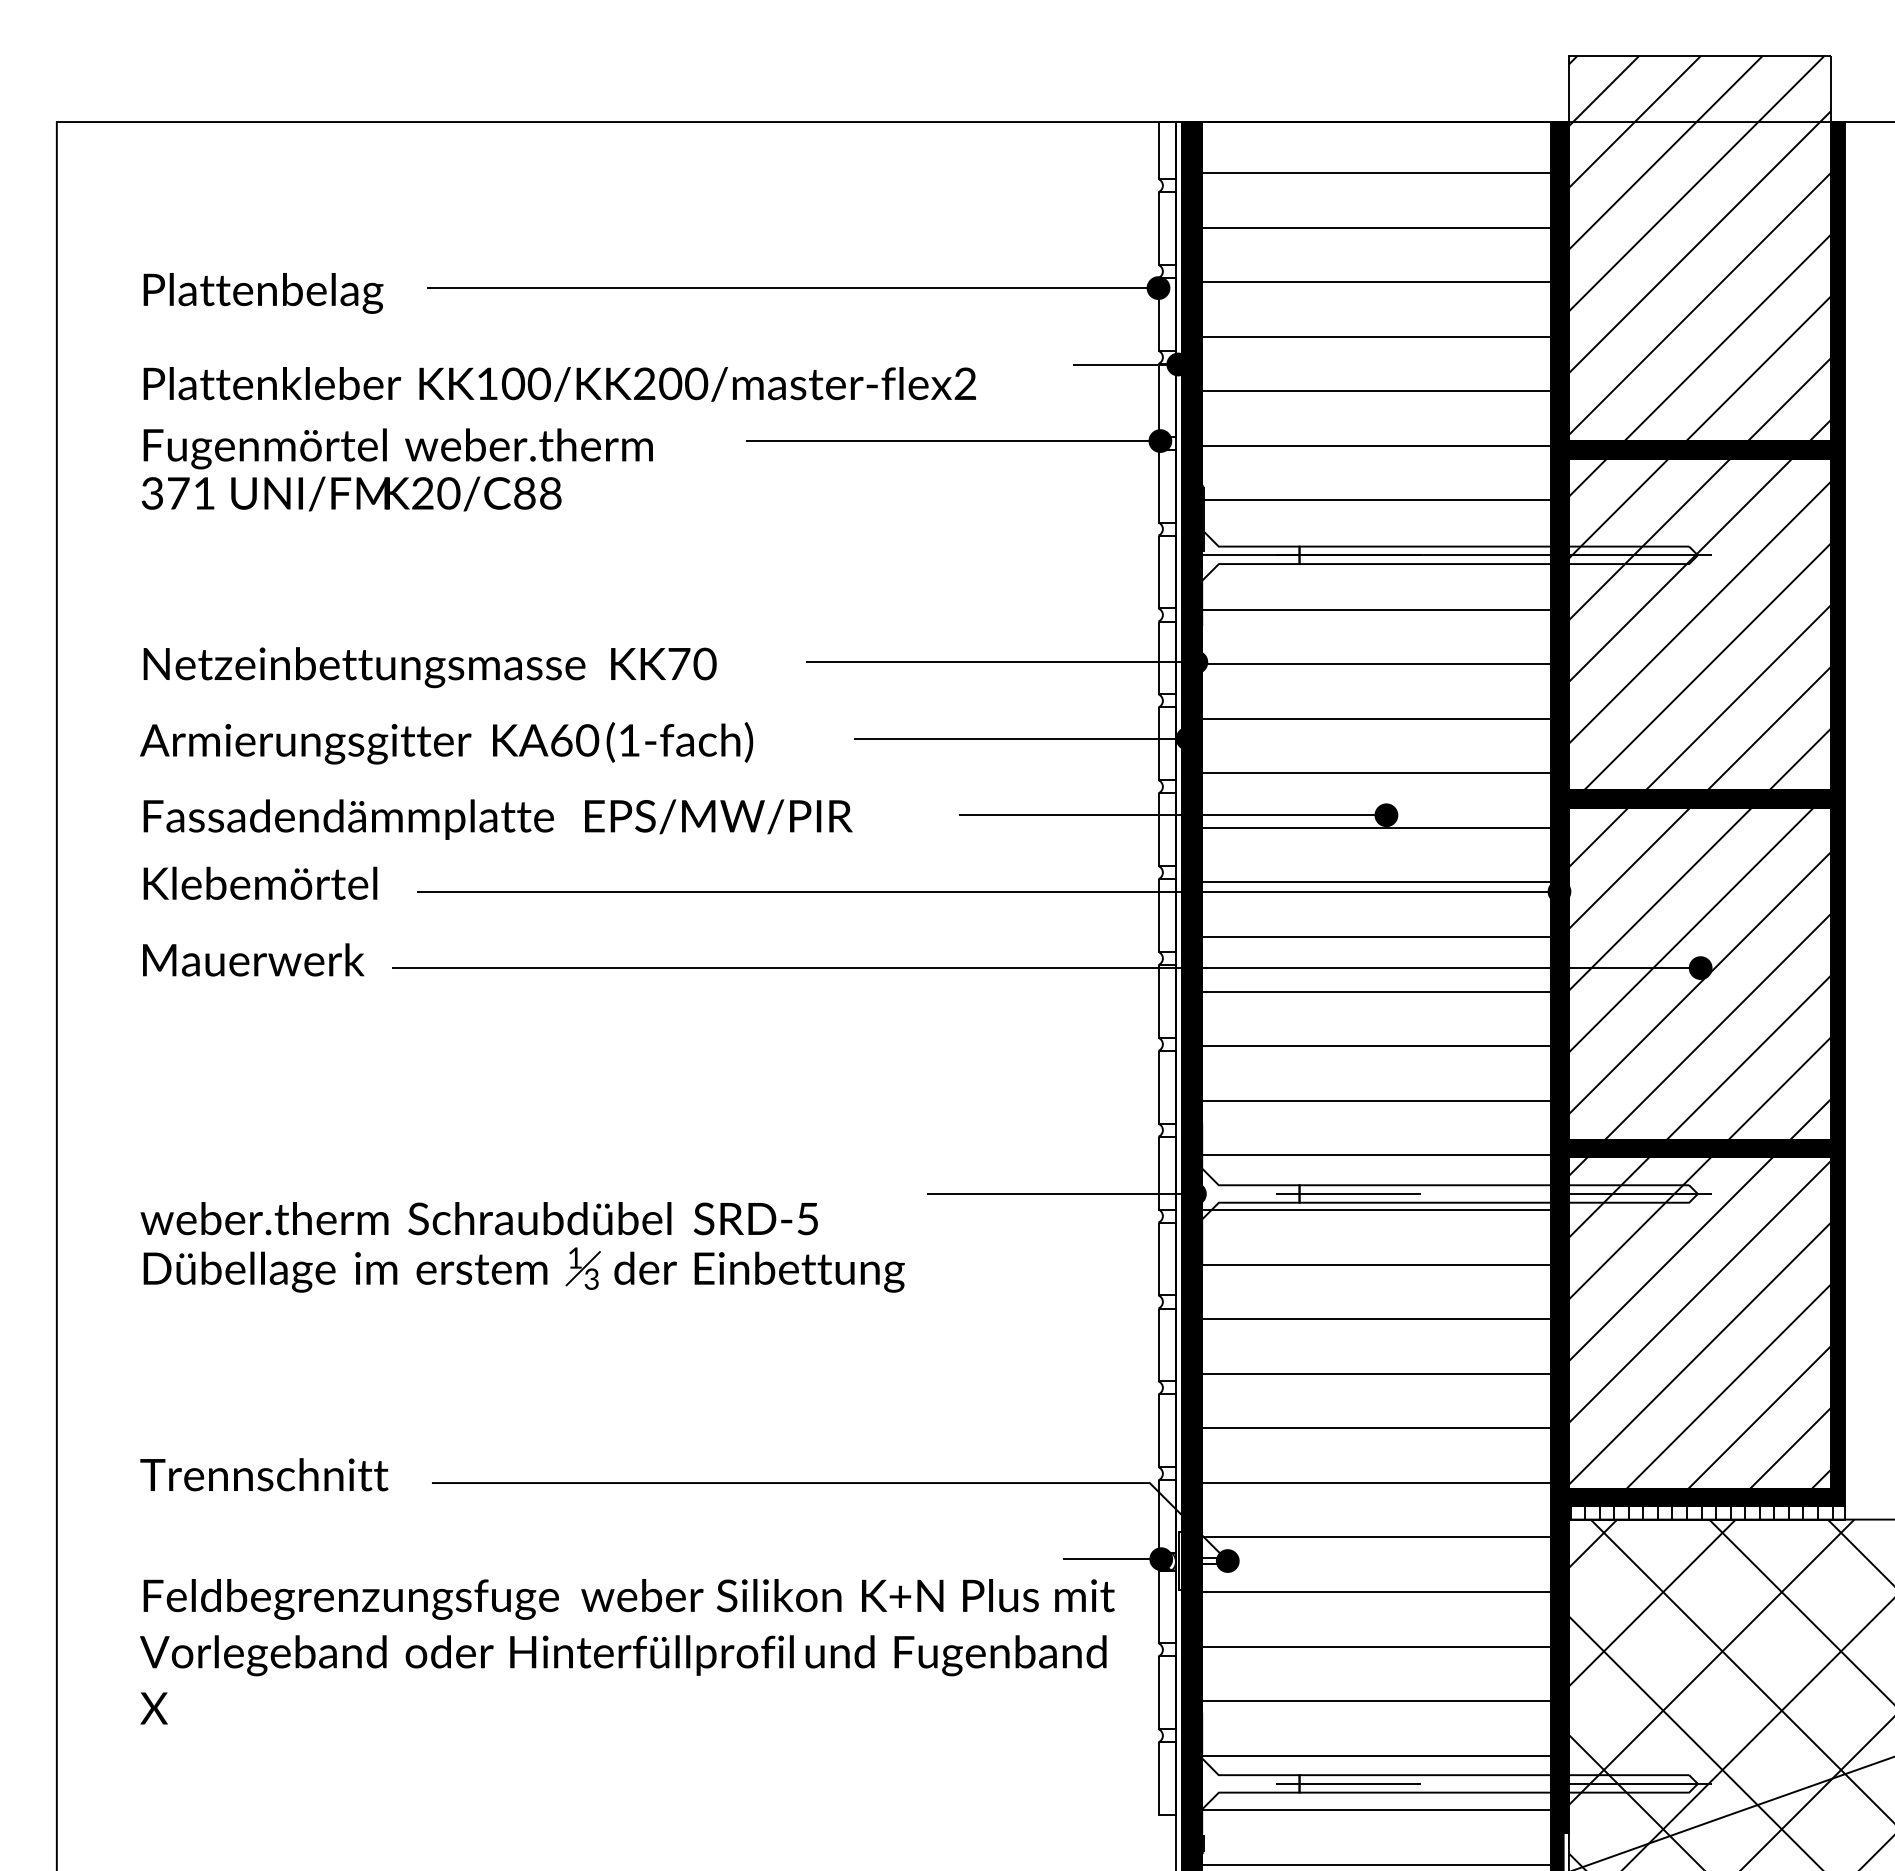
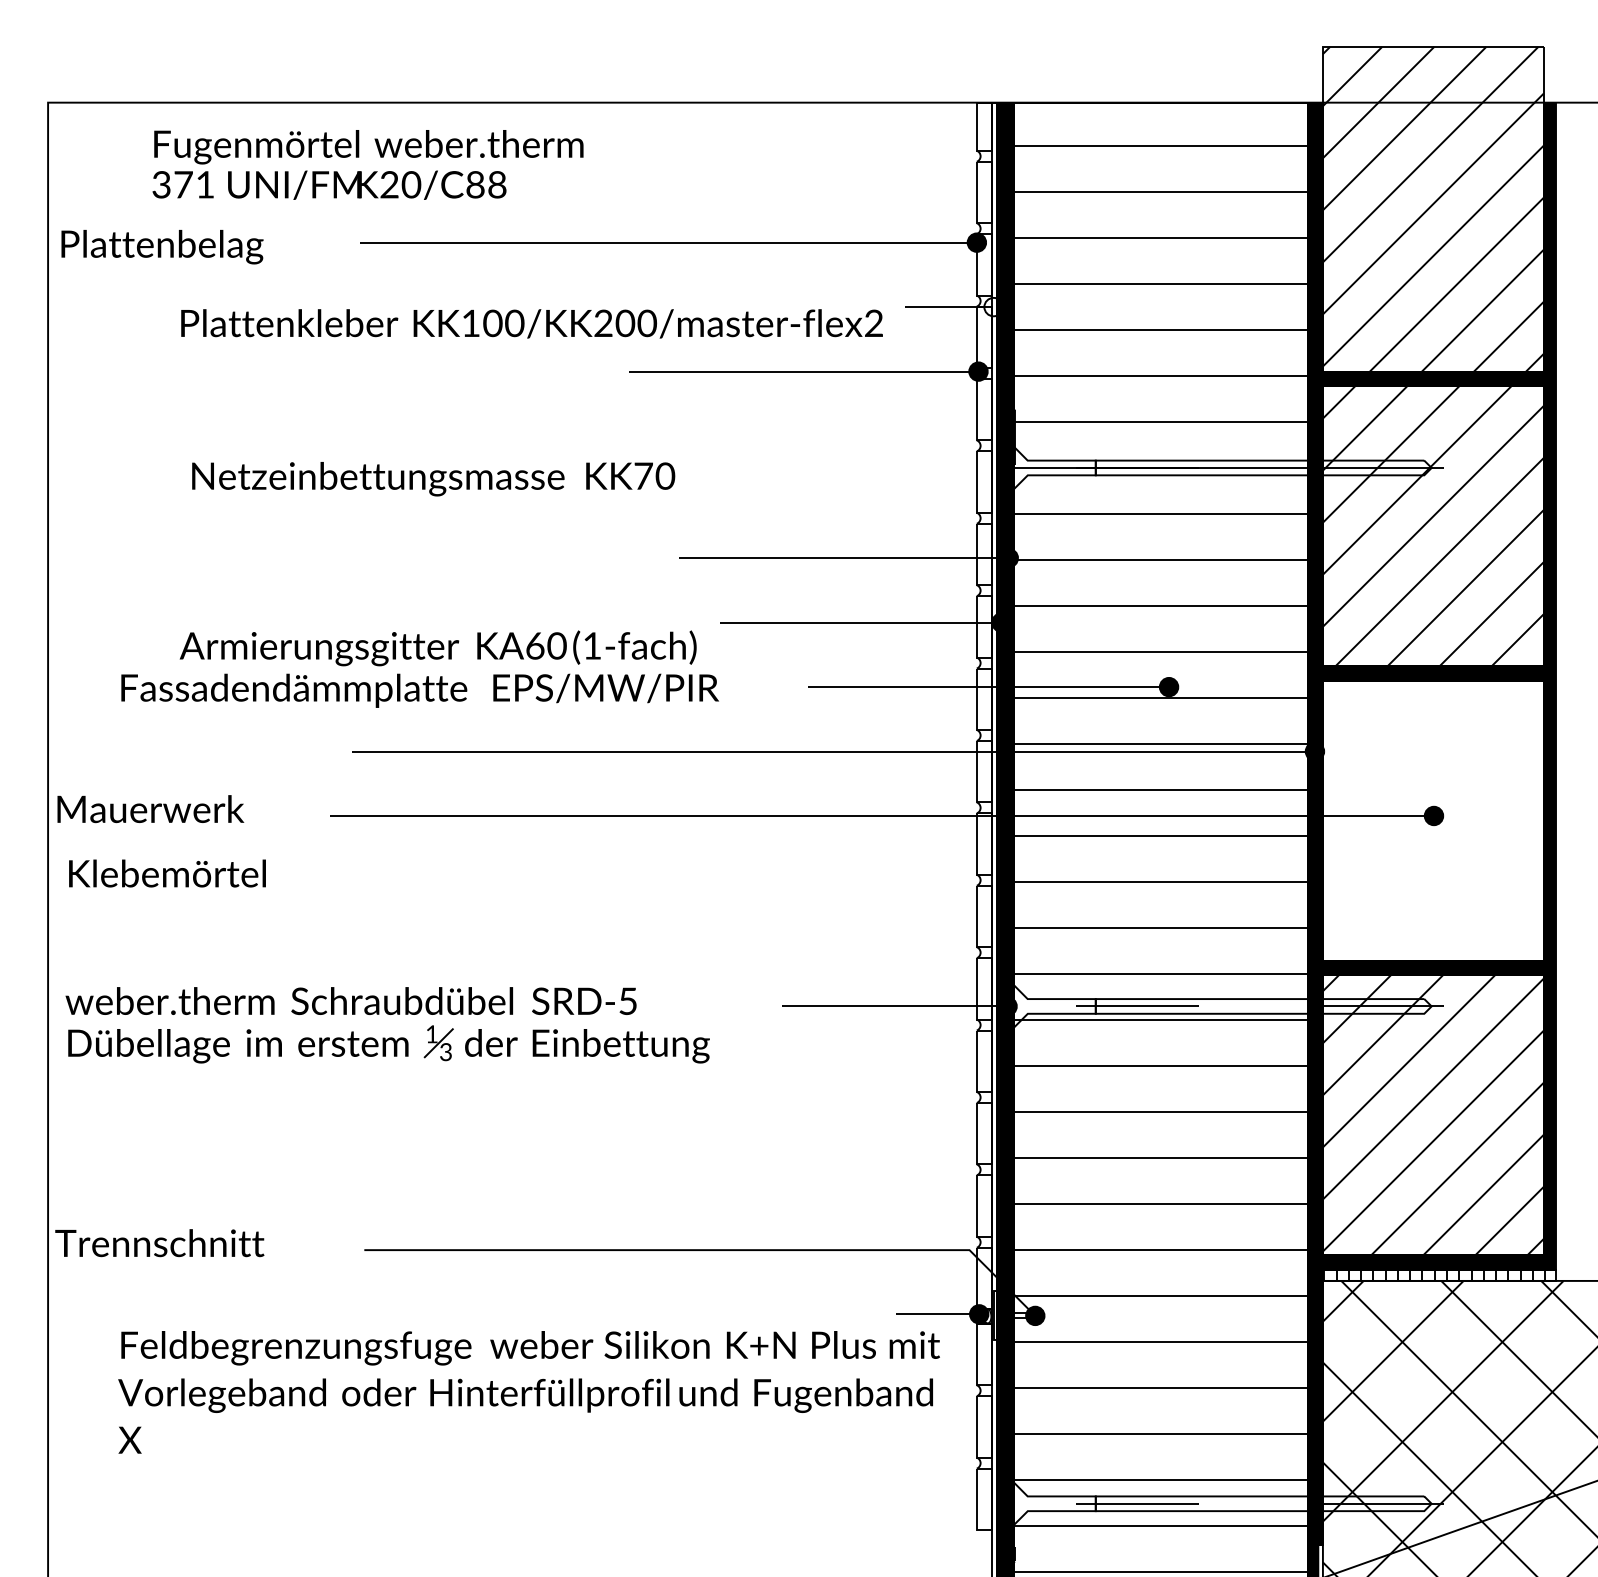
text: (263, 293) -> (162, 247), moved
fill: (1178, 364) -> (993, 307), removed
text: (559, 384) -> (531, 323), moved
text: (396, 469) -> (367, 164), moved
text: (429, 667) -> (433, 479), moved
text: (446, 743) -> (438, 648), moved
text: (260, 882) -> (167, 872), moved
text: (253, 959) -> (150, 808), moved
hatch: (1699, 973) -> (1433, 820), removed
part: (524, 1235) -> (389, 1015), moved
text: (264, 1474) -> (159, 1242), moved

